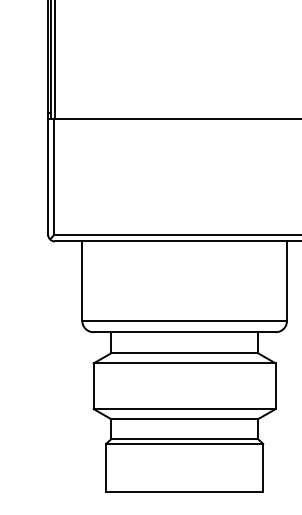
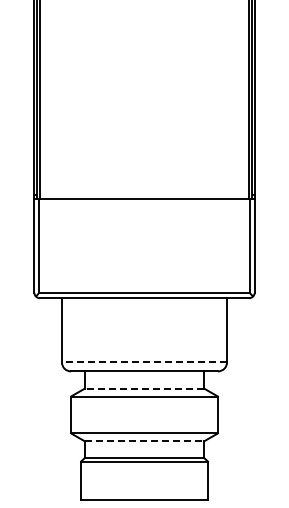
line: (184, 321) -> (144, 362), solid -> dashed
line: (184, 353) -> (144, 388), solid -> dashed
line: (184, 419) -> (144, 441), solid -> dashed

